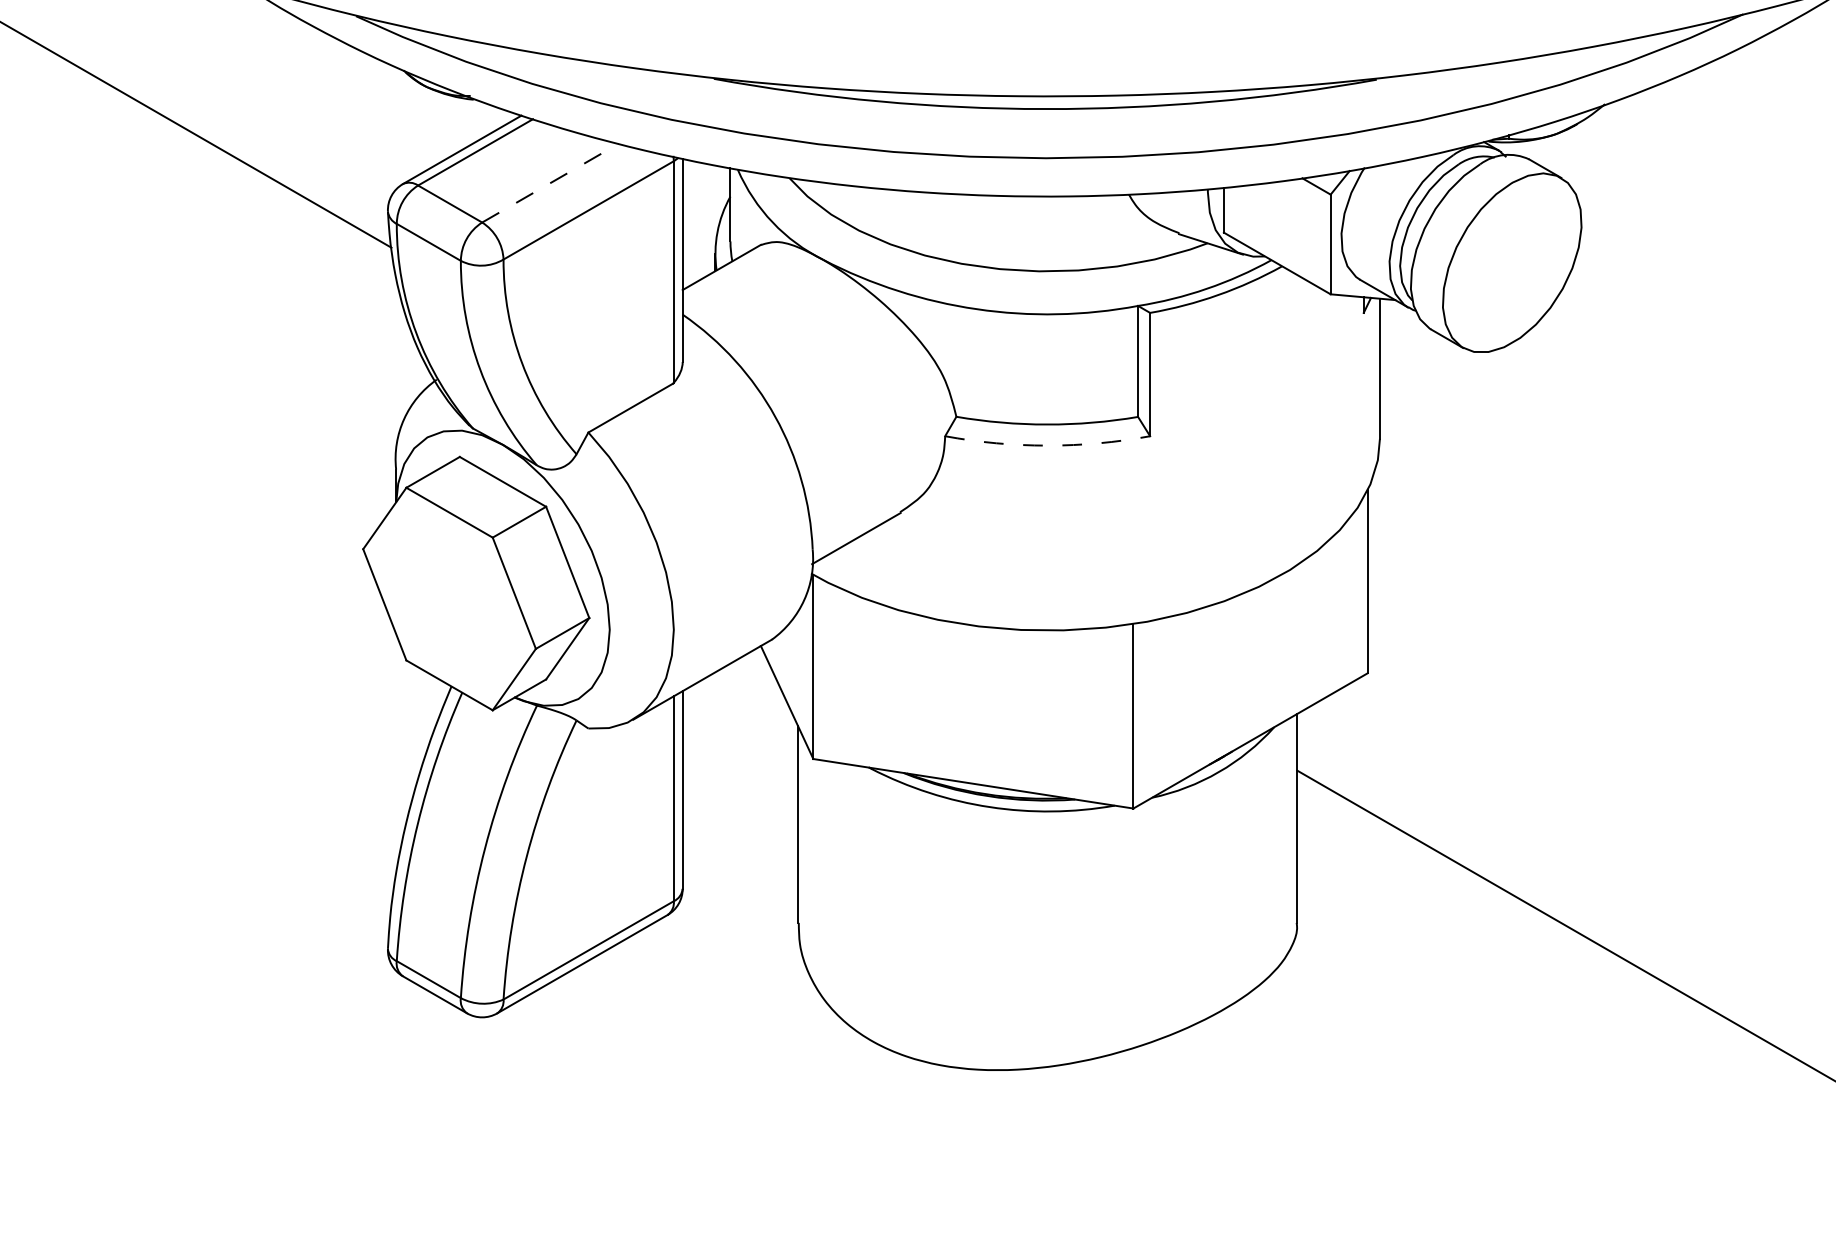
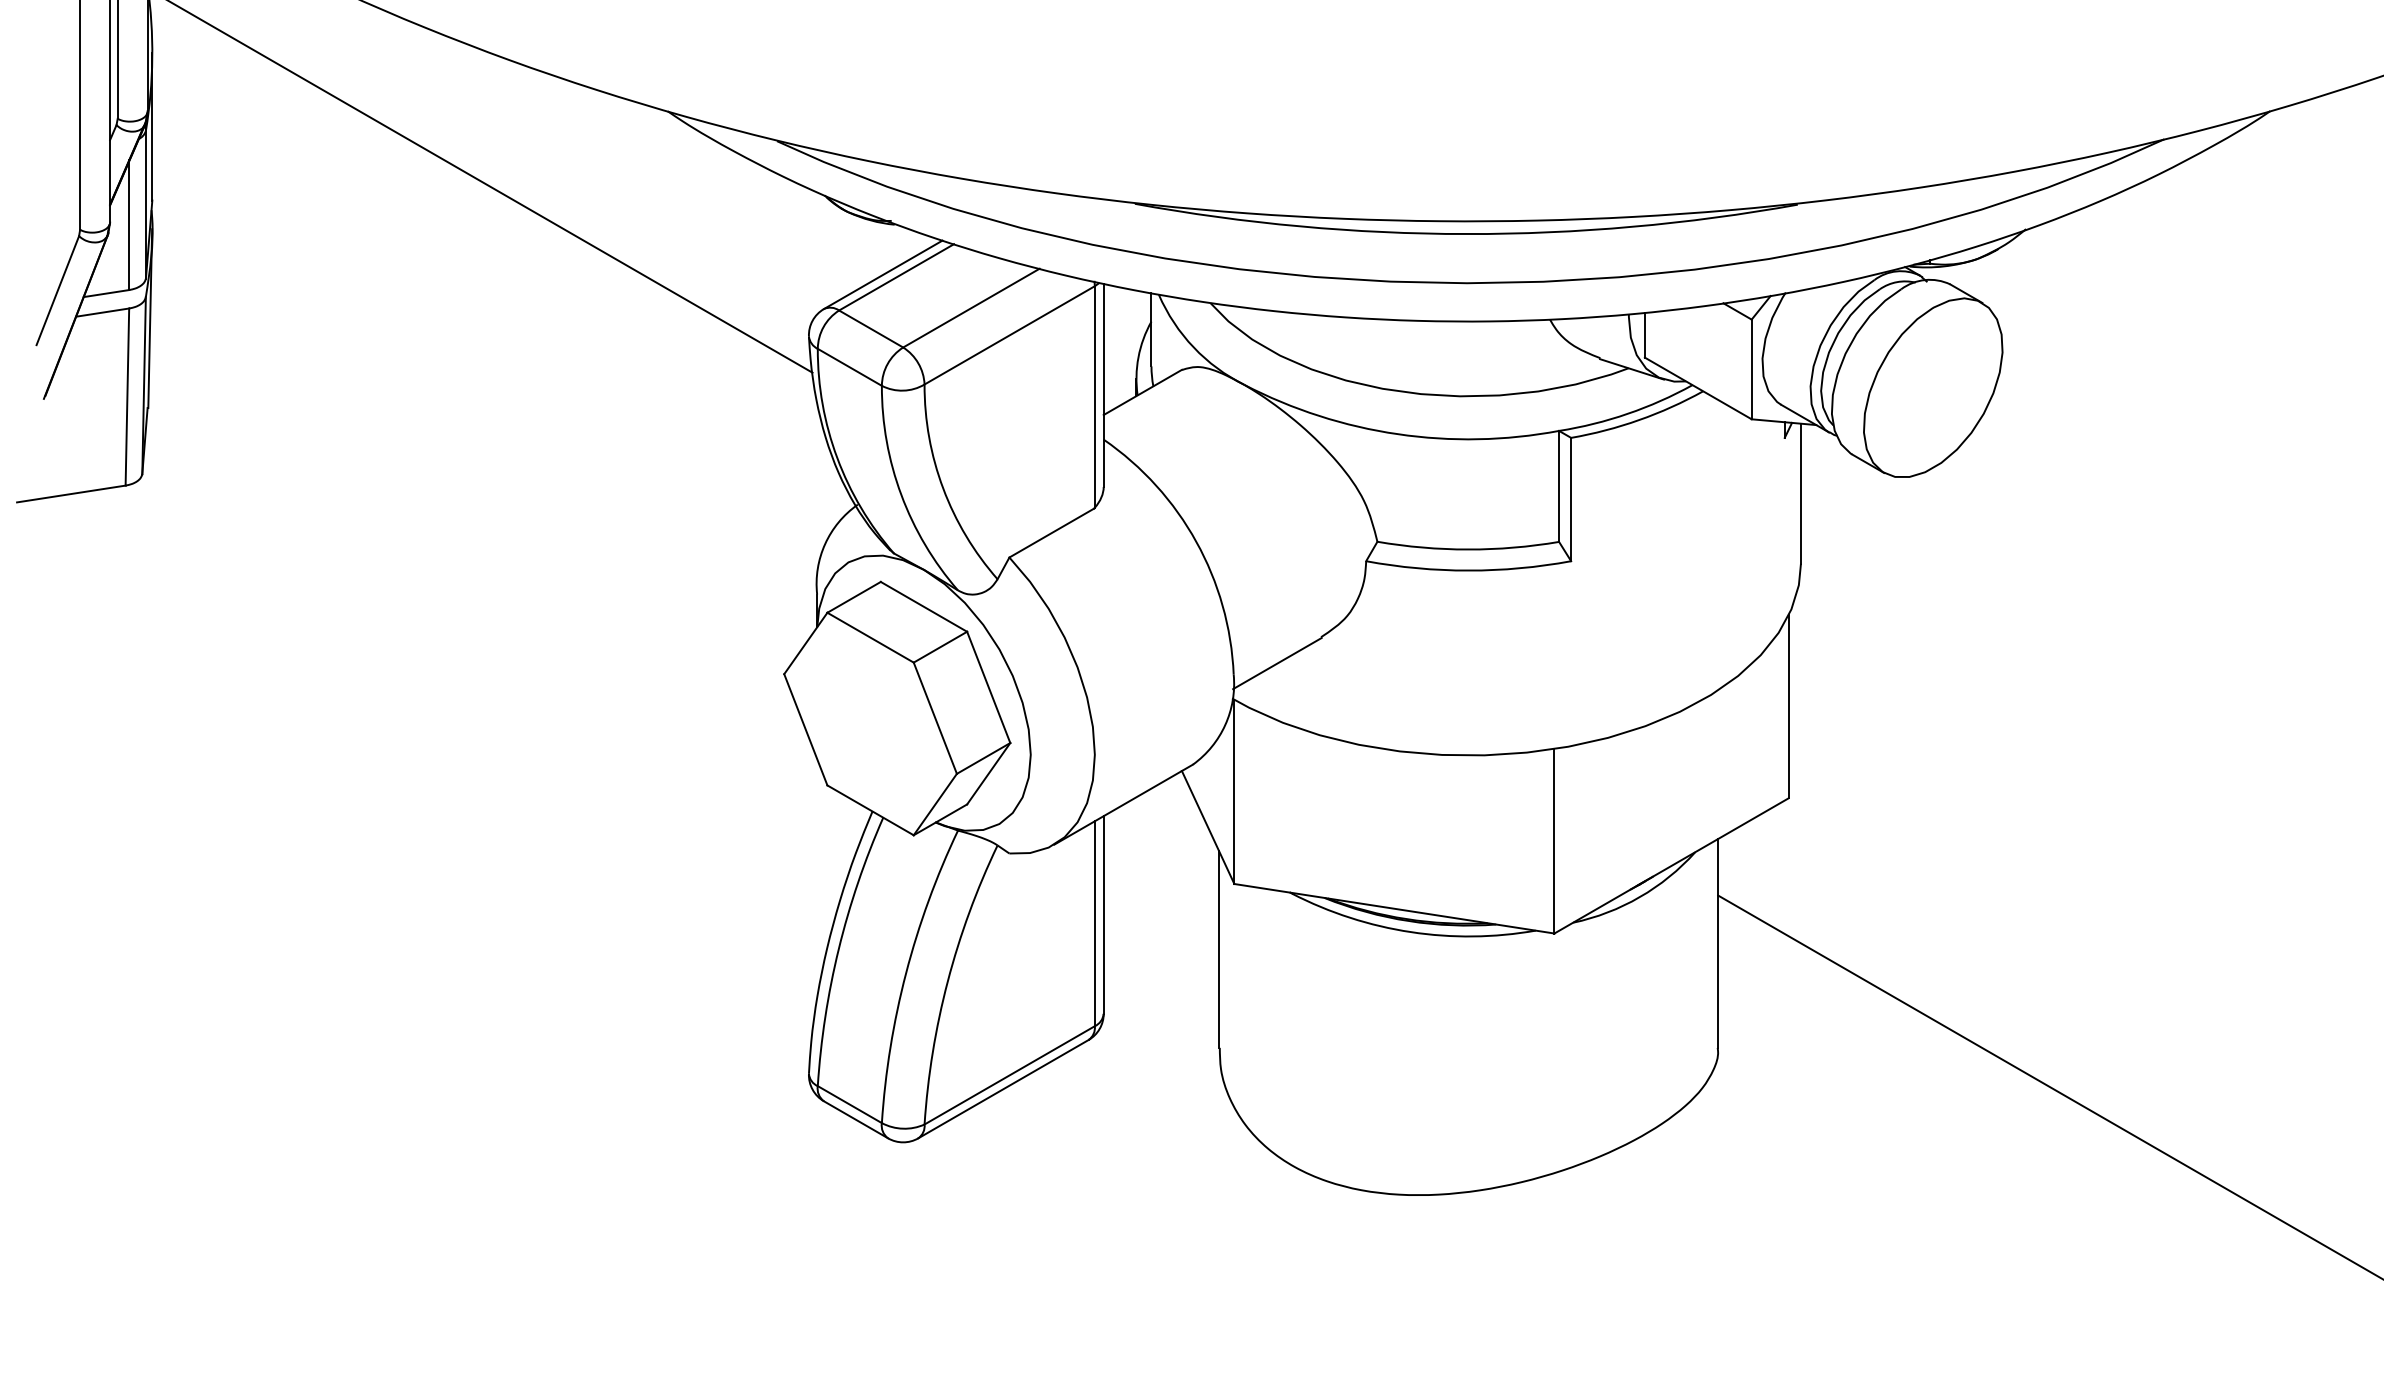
line: (550, 183) -> (971, 308), dashed -> solid
arc: (1047, 445) -> (1468, 570), dashed -> solid

